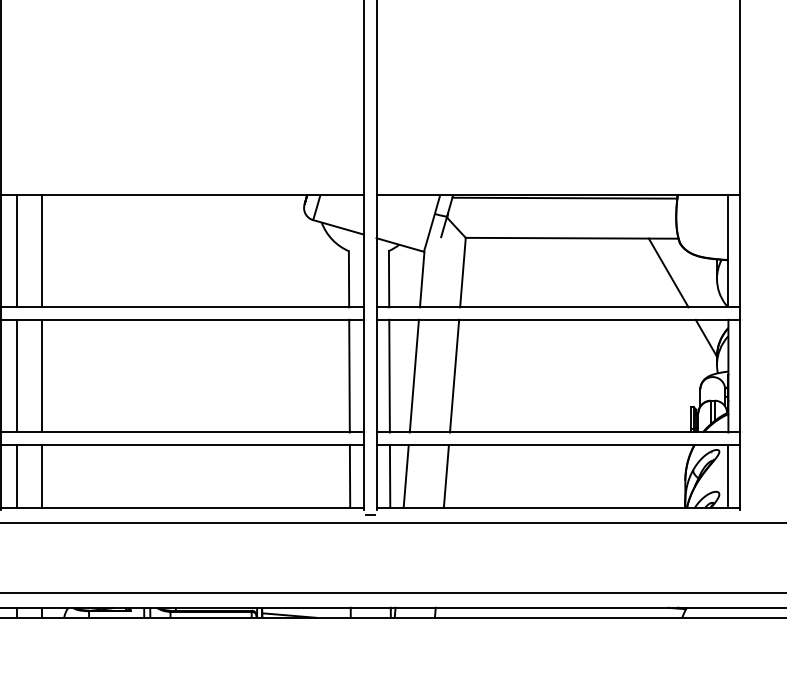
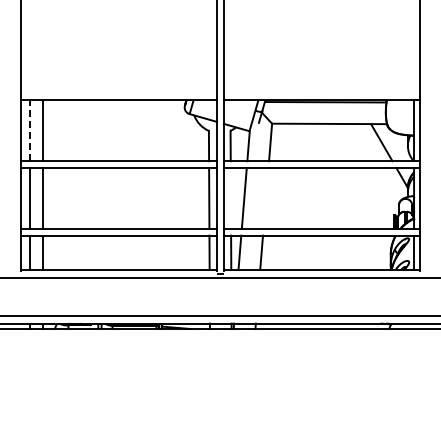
line: (16, 250) -> (29, 130), solid -> dashed
line: (388, 376) -> (230, 198), removed
line: (453, 376) -> (265, 198), removed

